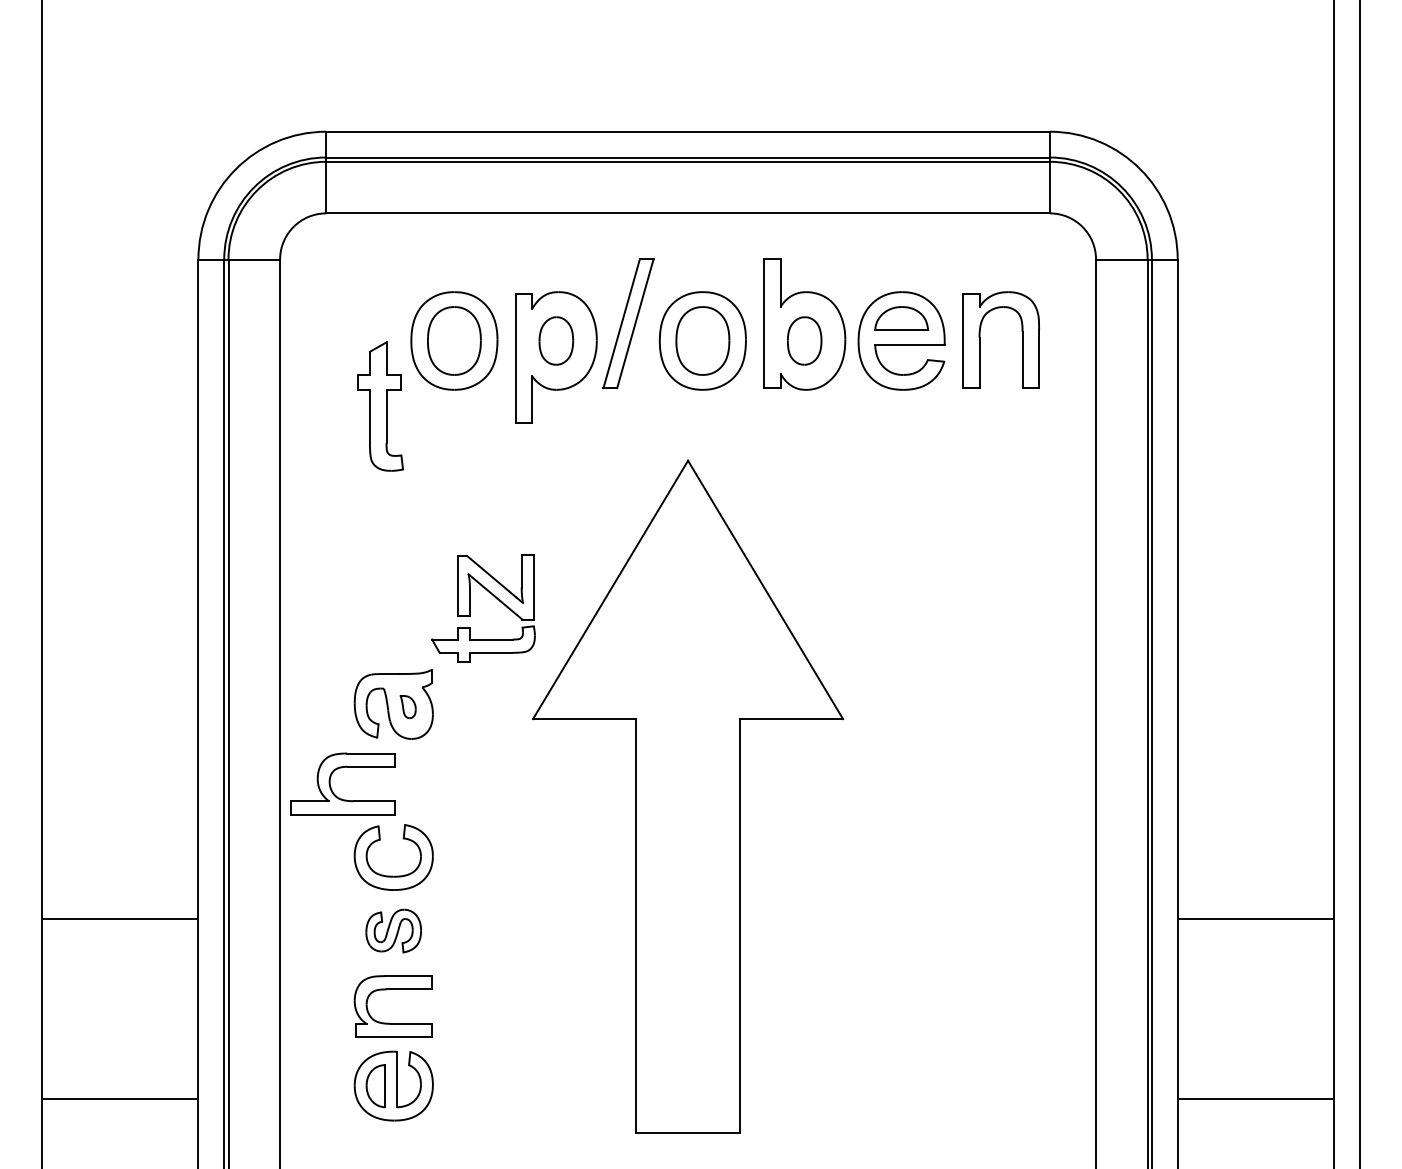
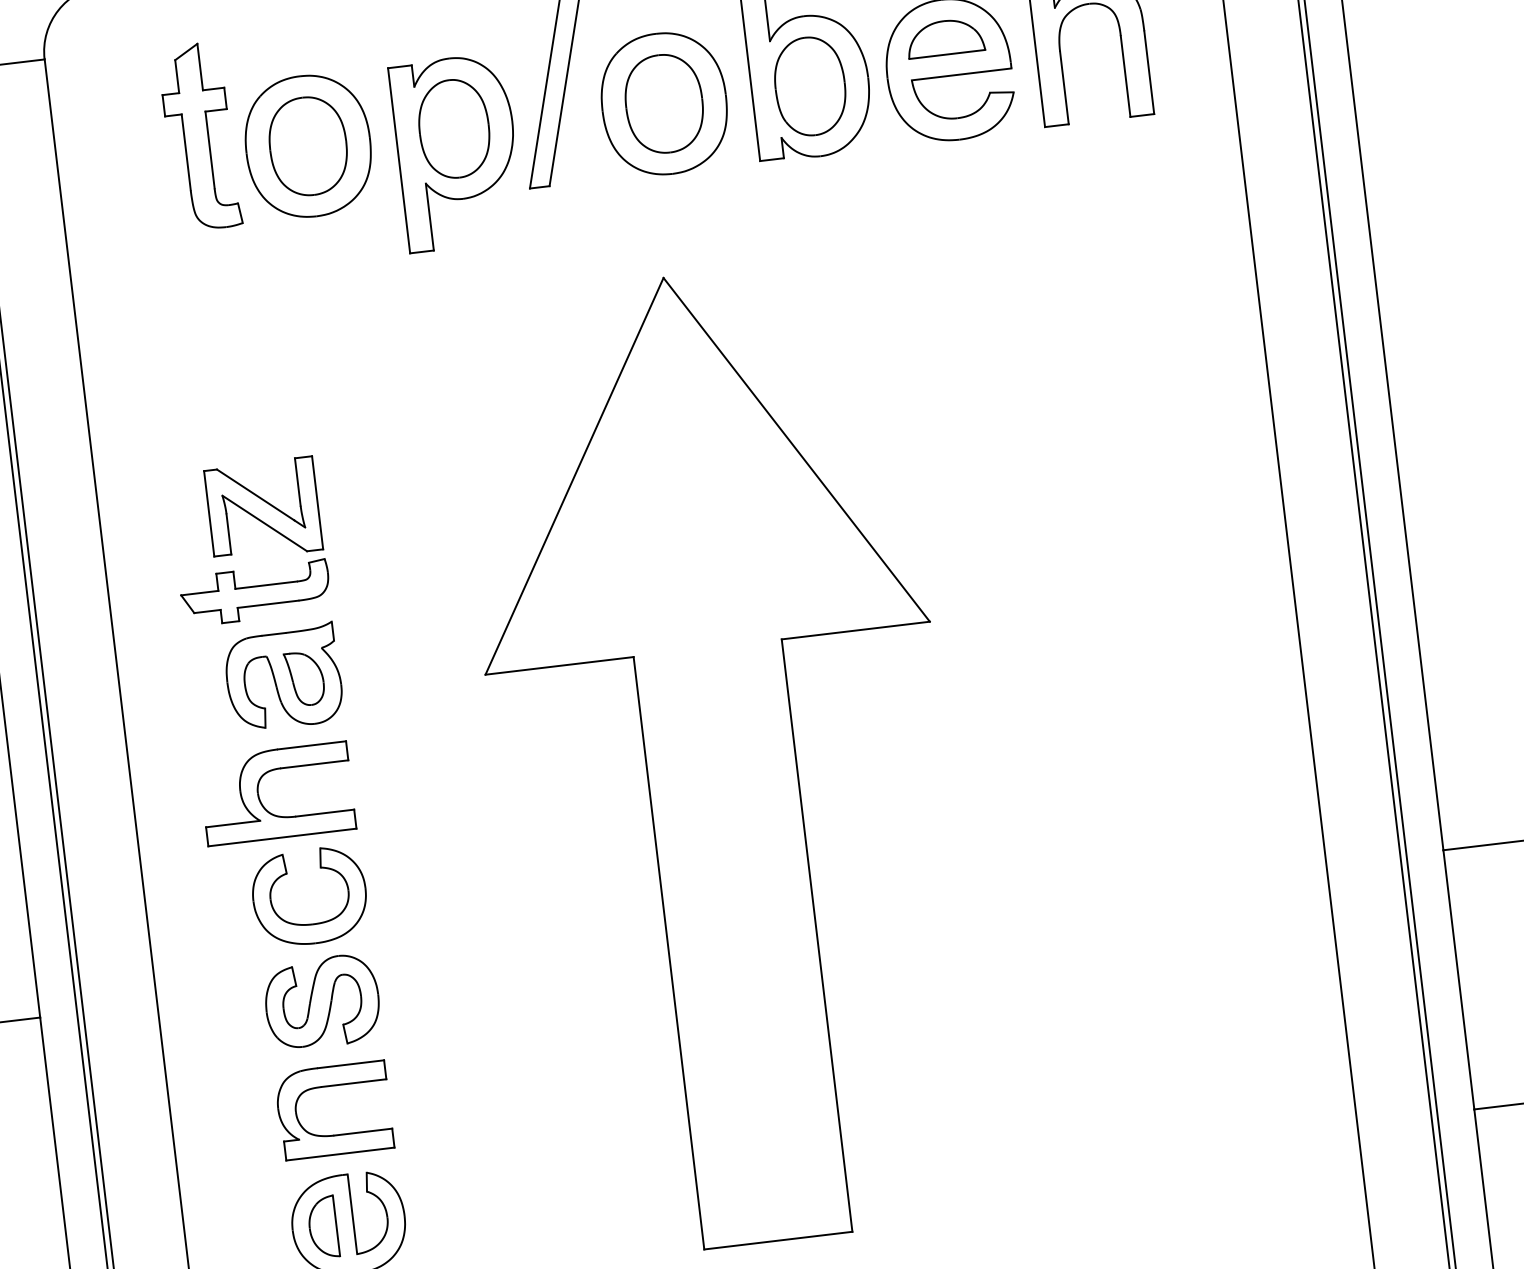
part: (556, 340) -> (454, 128), size x1.43
part: (804, 340) -> (809, 85), size x1.43
part: (380, 406) -> (199, 136), moved
part: (470, 608) -> (230, 544), moved
part: (407, 706) -> (303, 678), size x1.67
part: (331, 786) -> (261, 799), moved
part: (393, 930) -> (321, 1001), size x1.43

